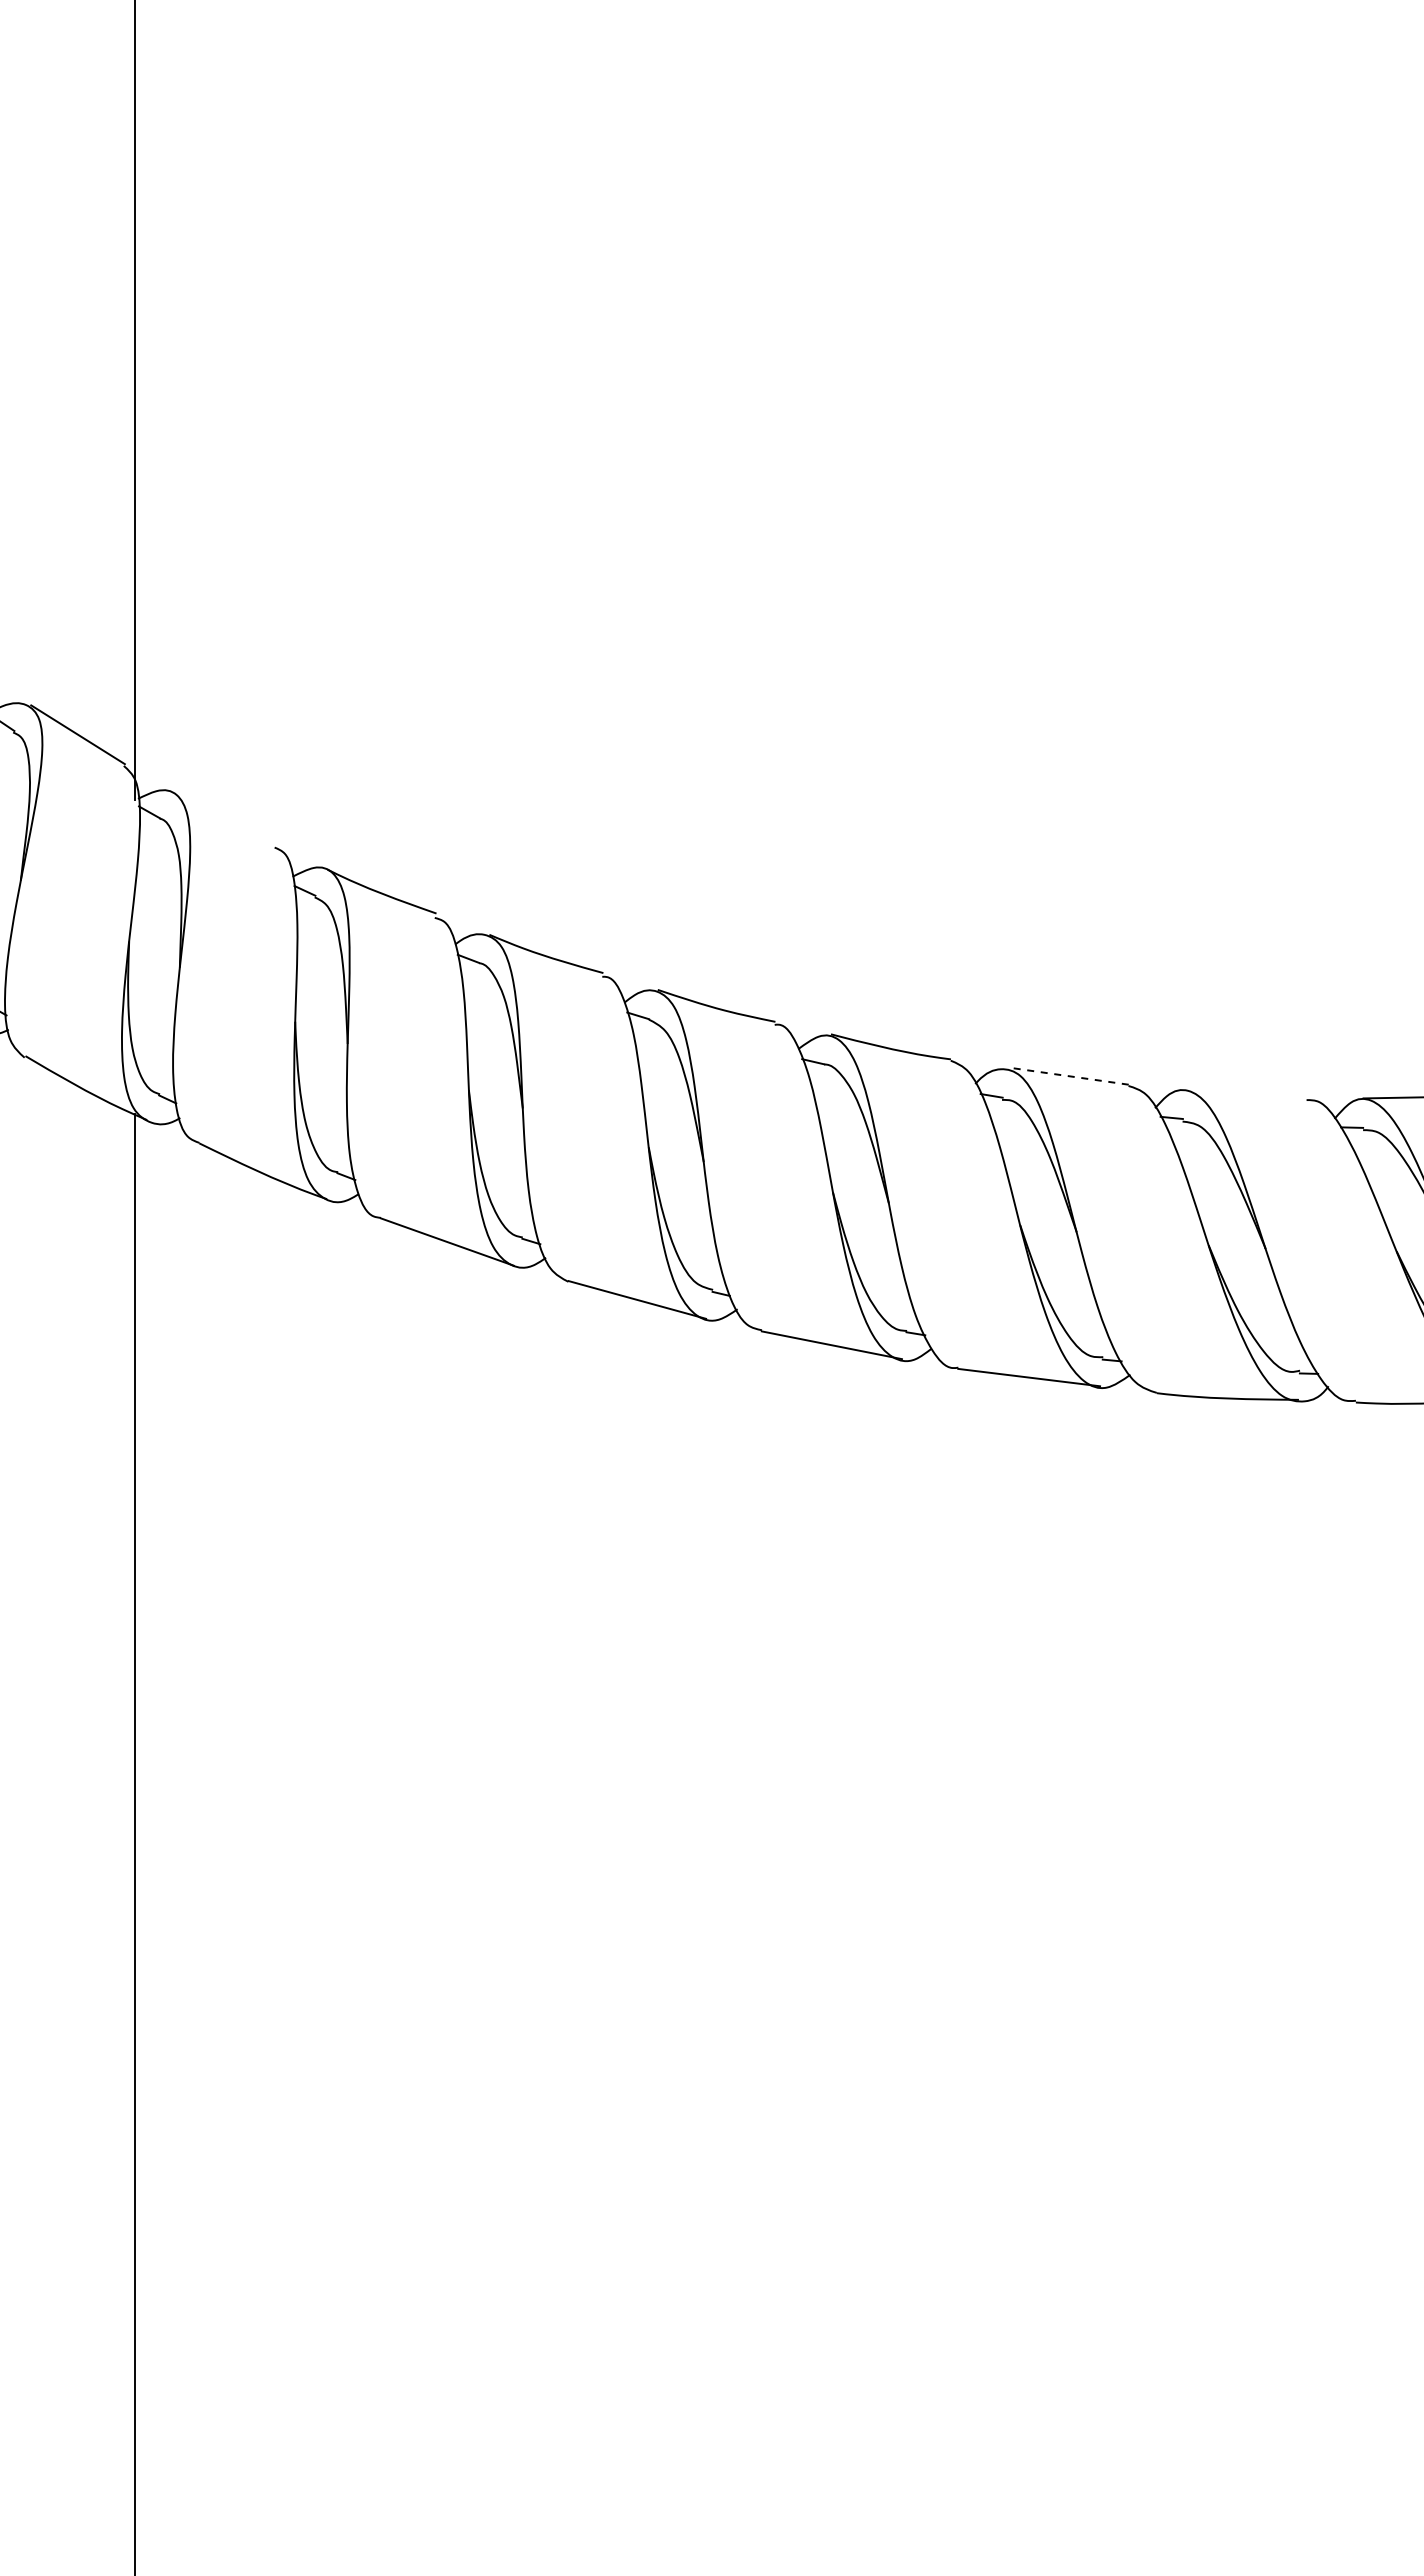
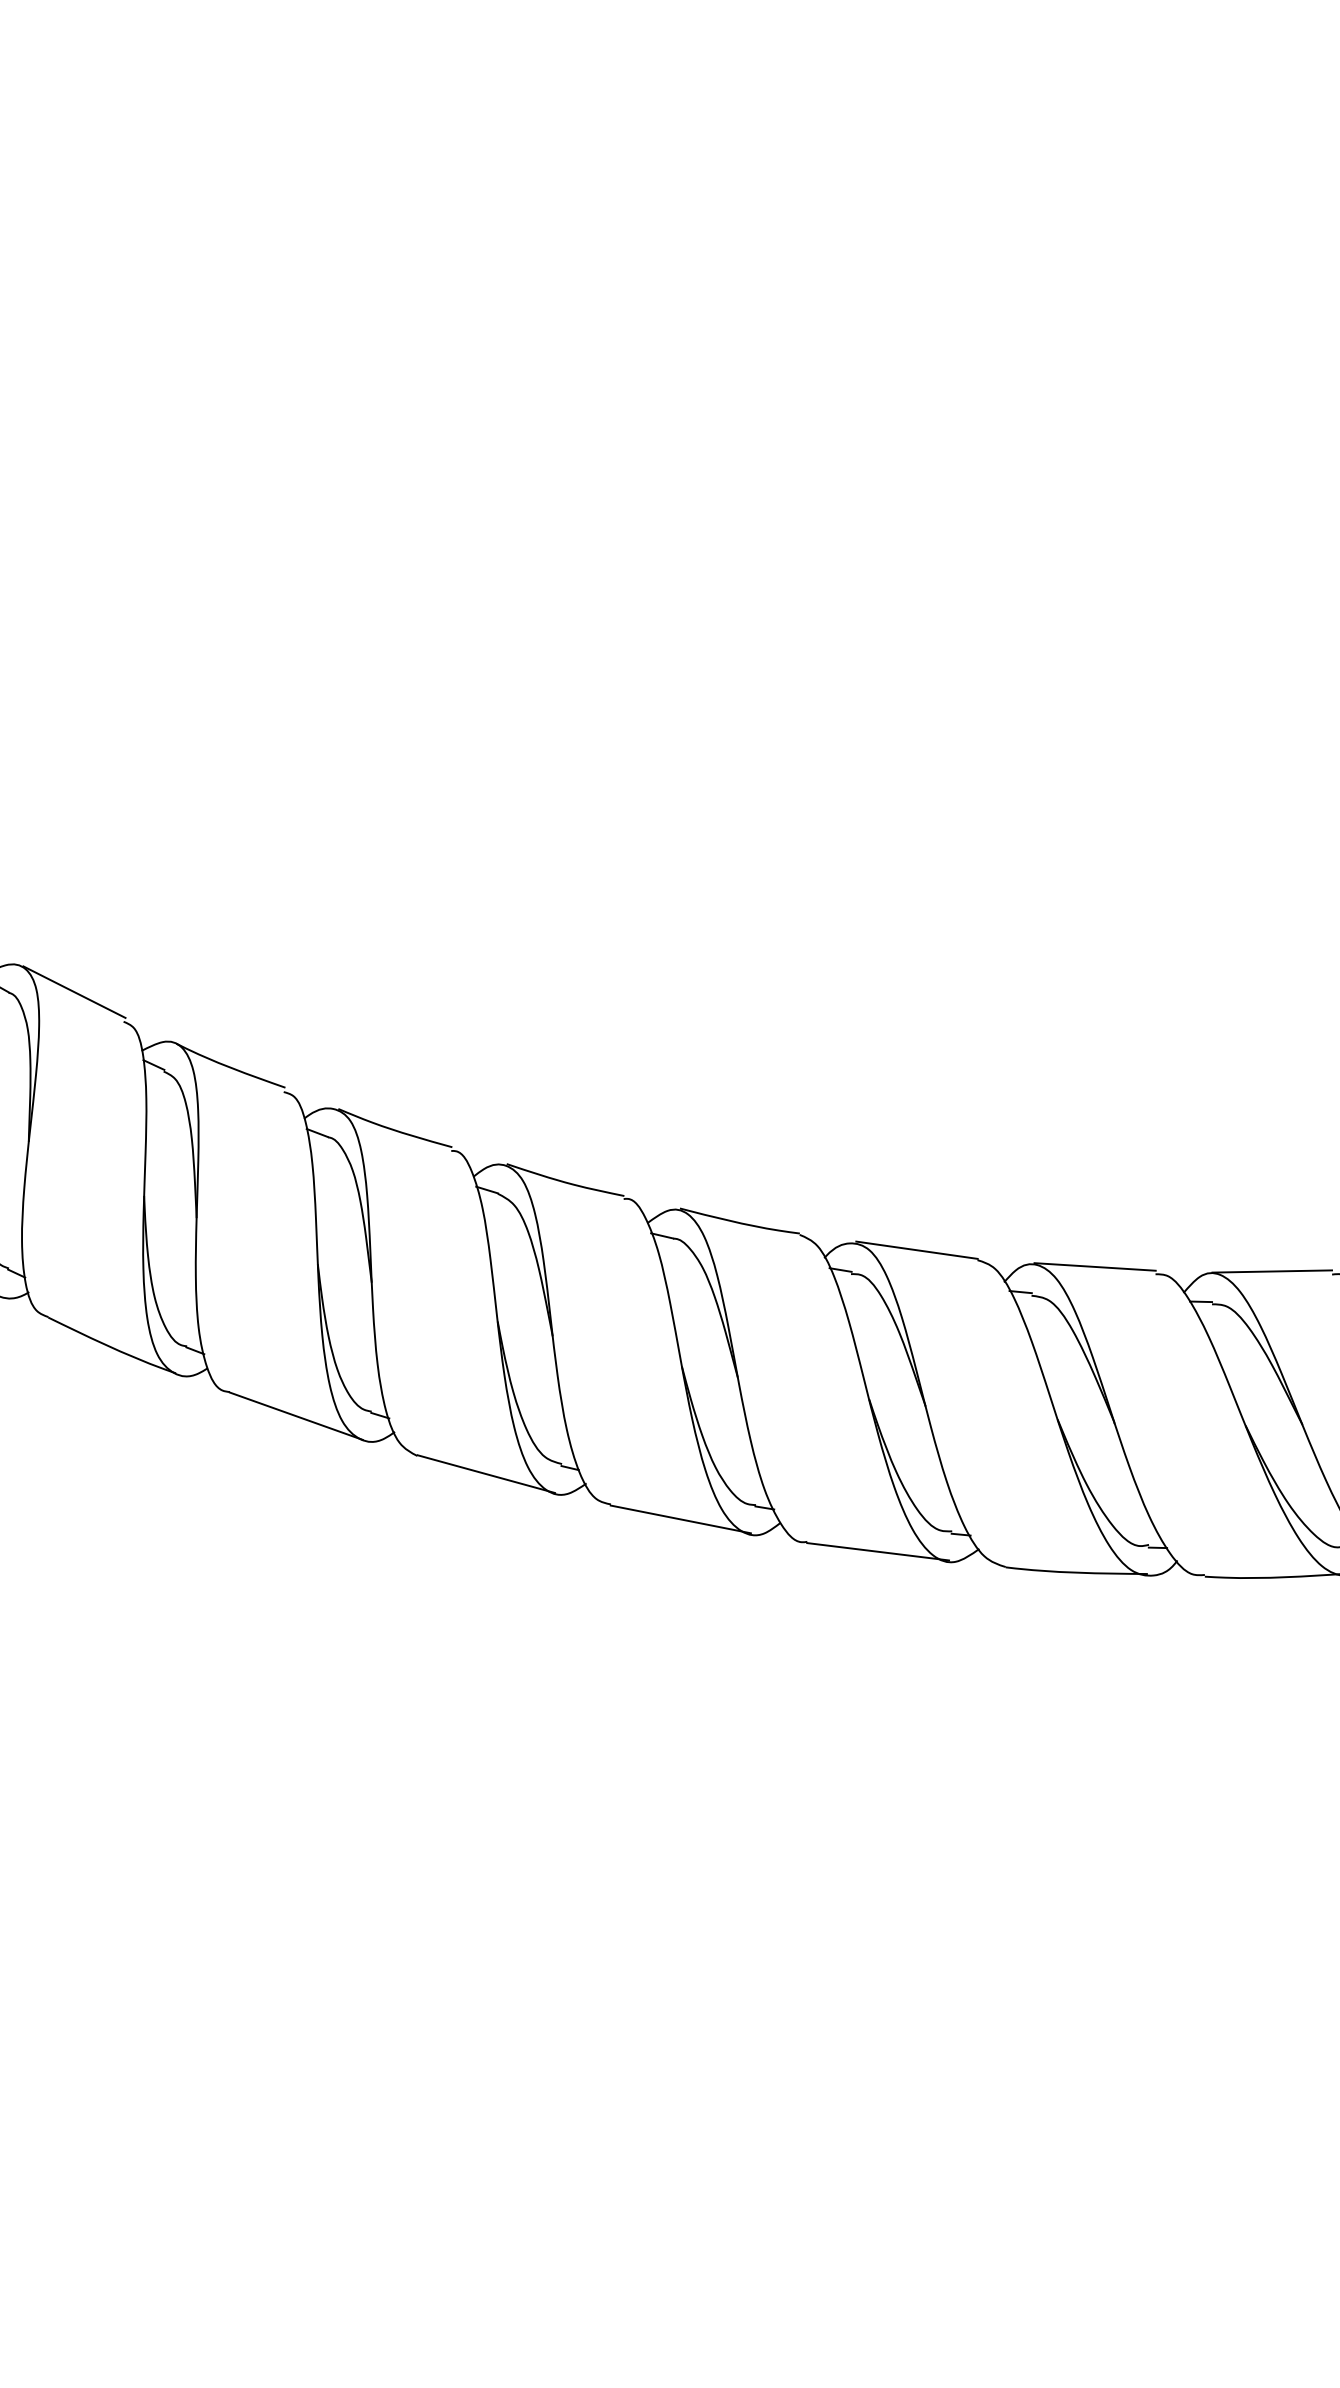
line: (225, 817) -> (74, 991), added
line: (1067, 1076) -> (916, 1250), dashed -> solid
line: (1245, 1092) -> (1094, 1266), added

